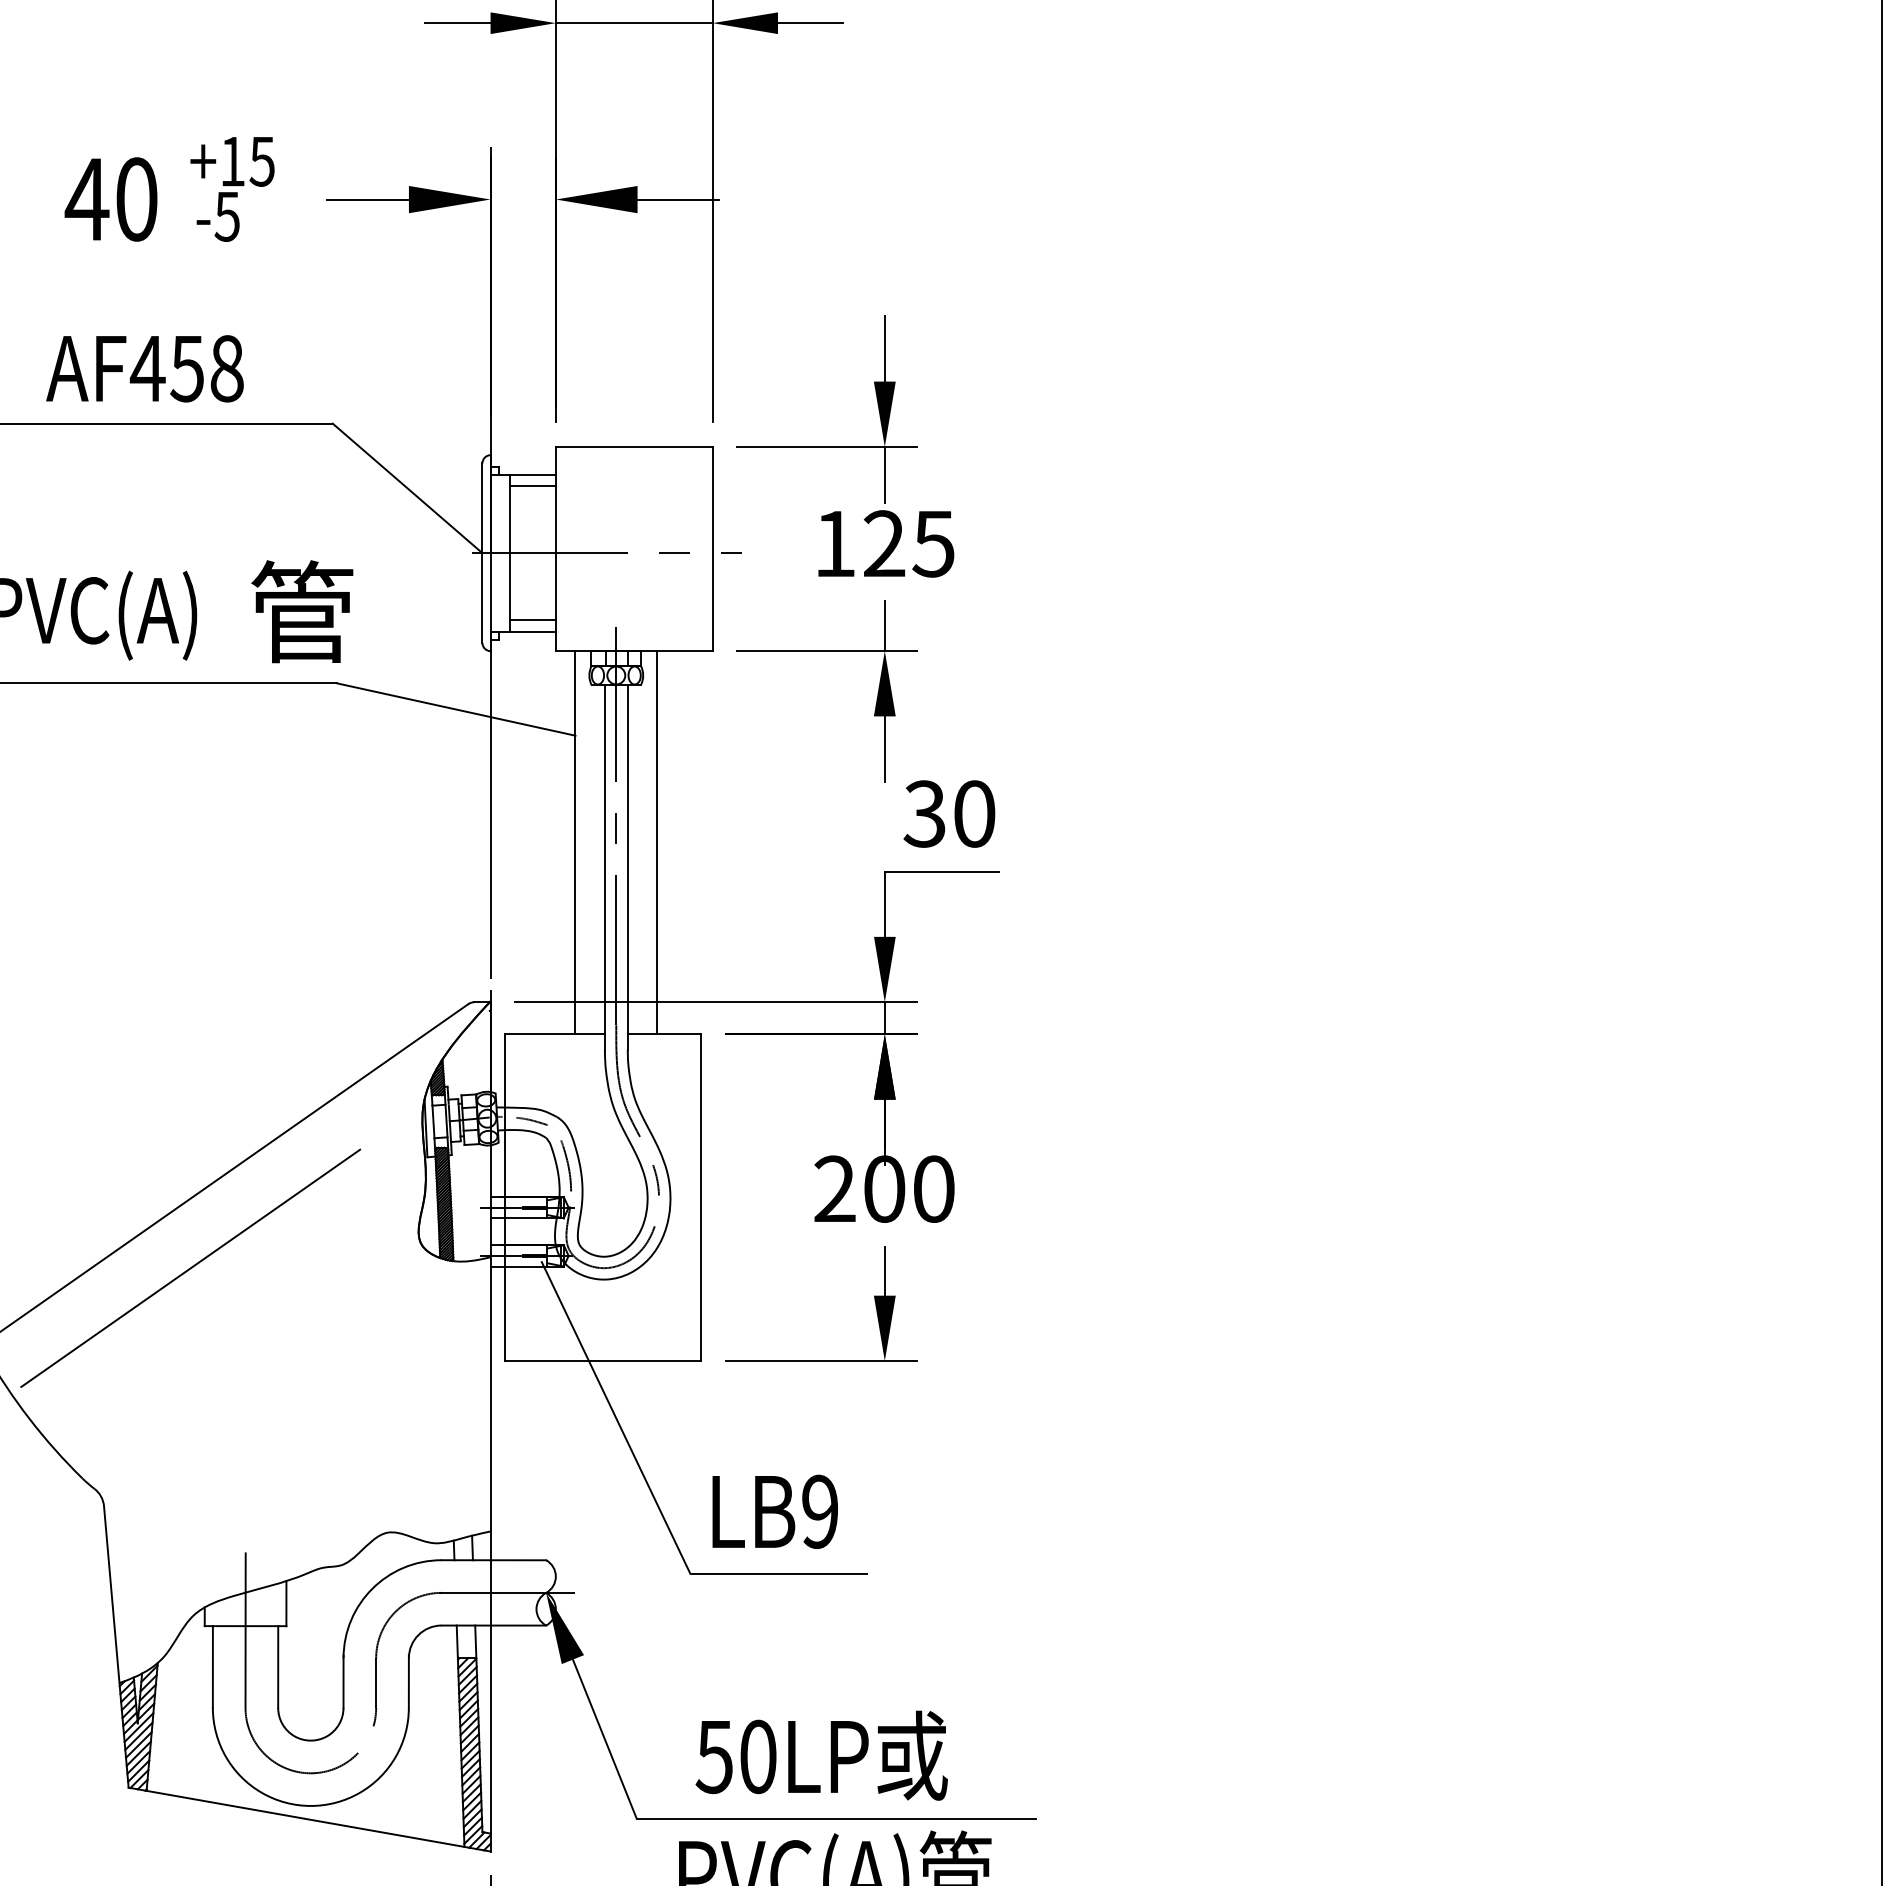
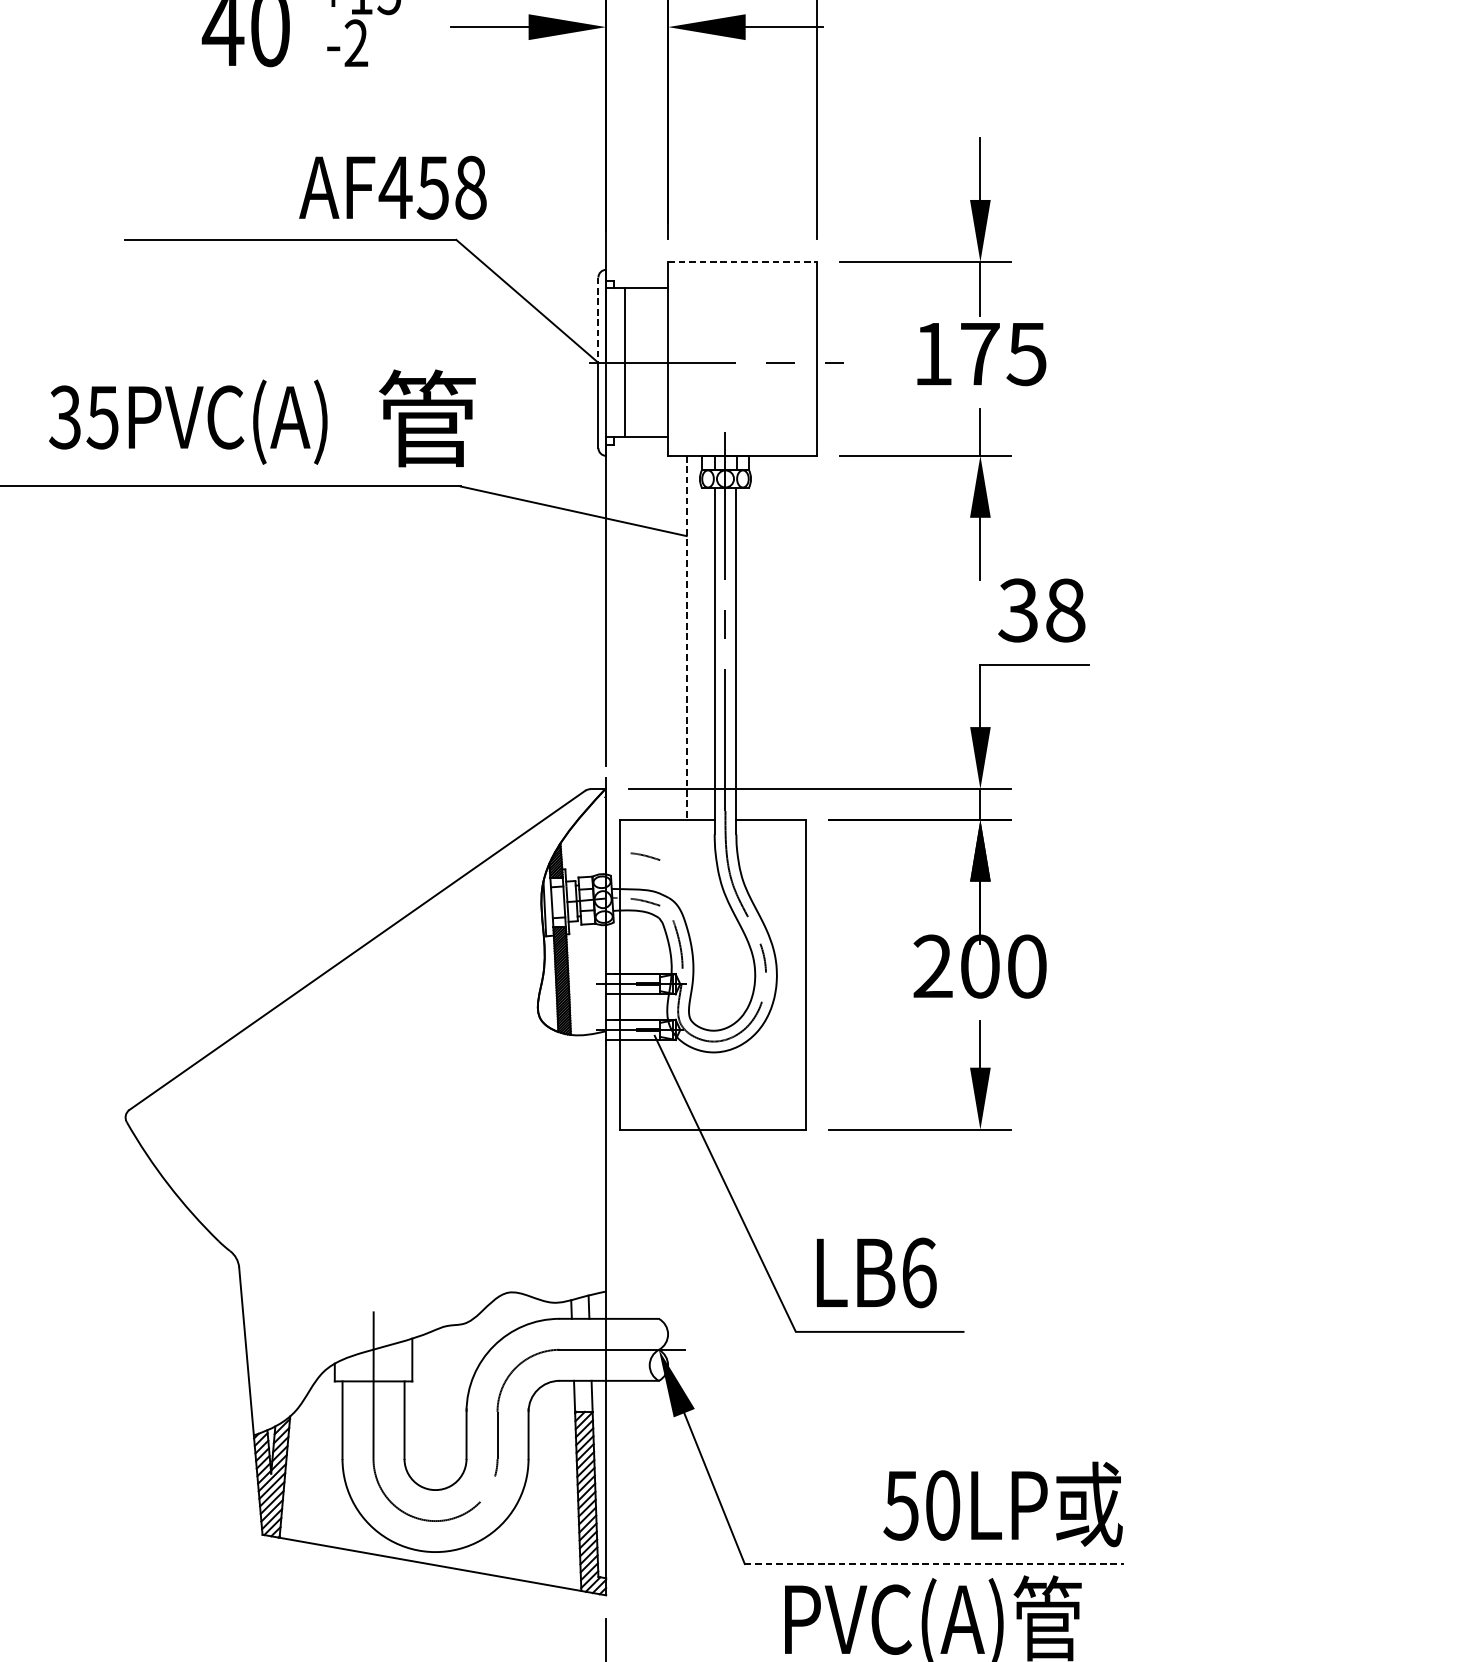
text: (226, 216) -> (355, 43), -5 -> -2
text: (144, 368) -> (392, 187), moved
line: (634, 447) -> (742, 262), solid -> dashed
line: (532, 486) -> (645, 299), removed
line: (482, 508) -> (598, 320), solid -> dashed
text: (884, 543) -> (980, 353), 125 -> 175
line: (532, 620) -> (645, 426), removed
text: (974, 813) -> (1065, 609), 30 -> 38
line: (575, 842) -> (686, 637), solid -> dashed
line: (657, 842) -> (764, 637), removed
line: (531, 1073) -> (644, 856), added
line: (190, 1267) -> (321, 1040), removed
text: (820, 1511) -> (919, 1272), LB9 -> LB6
text: (821, 1755) -> (1002, 1504), moved
line: (836, 1818) -> (934, 1564), solid -> dashed

